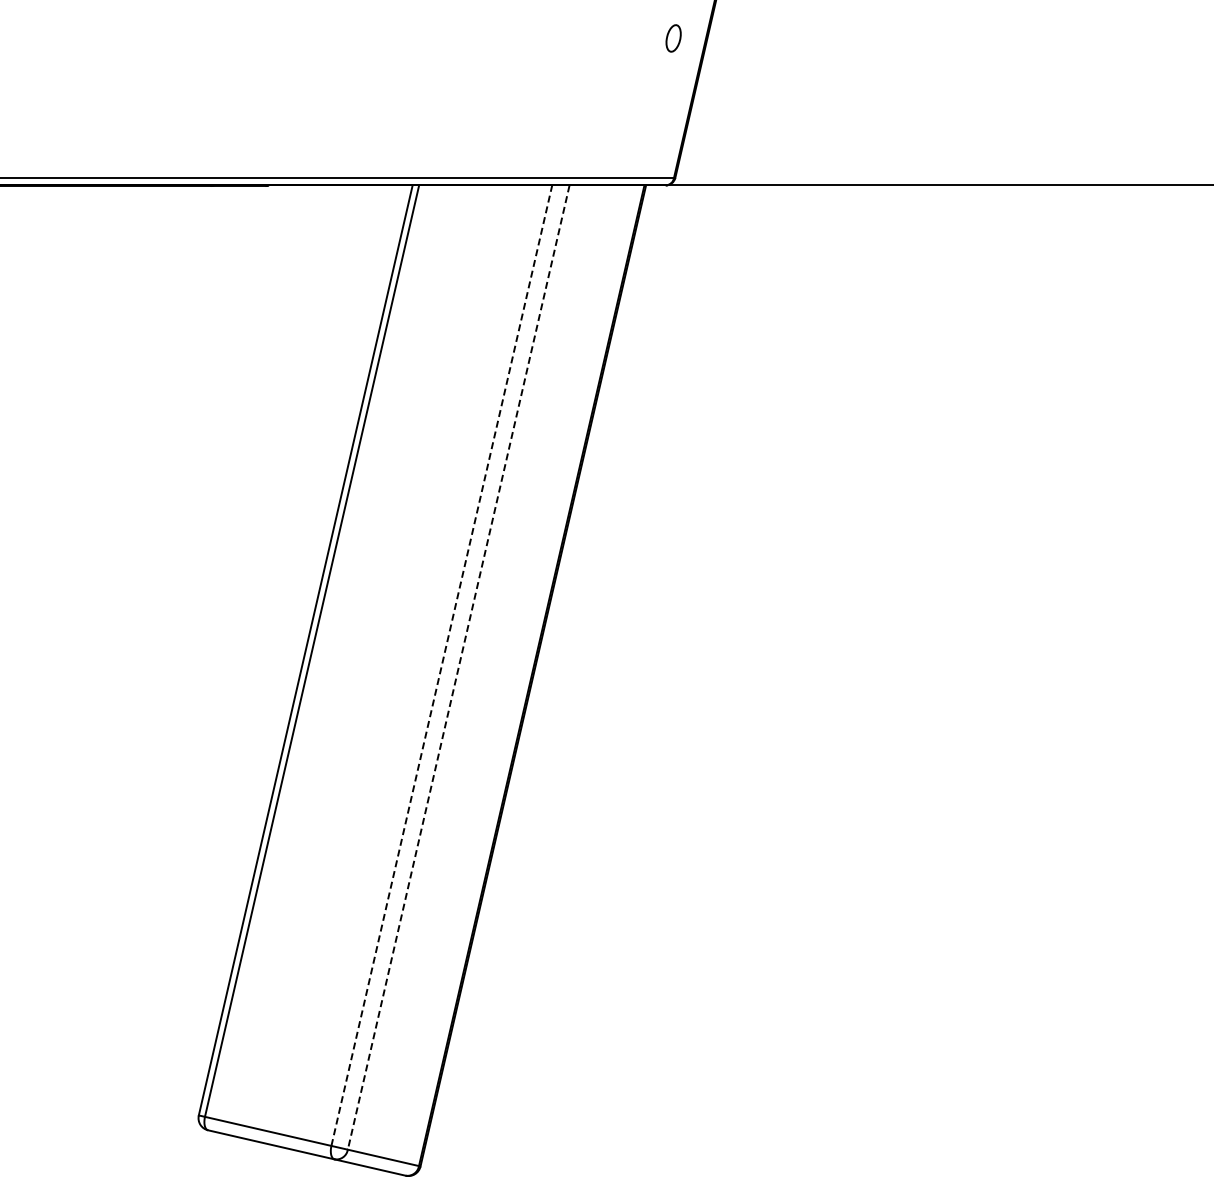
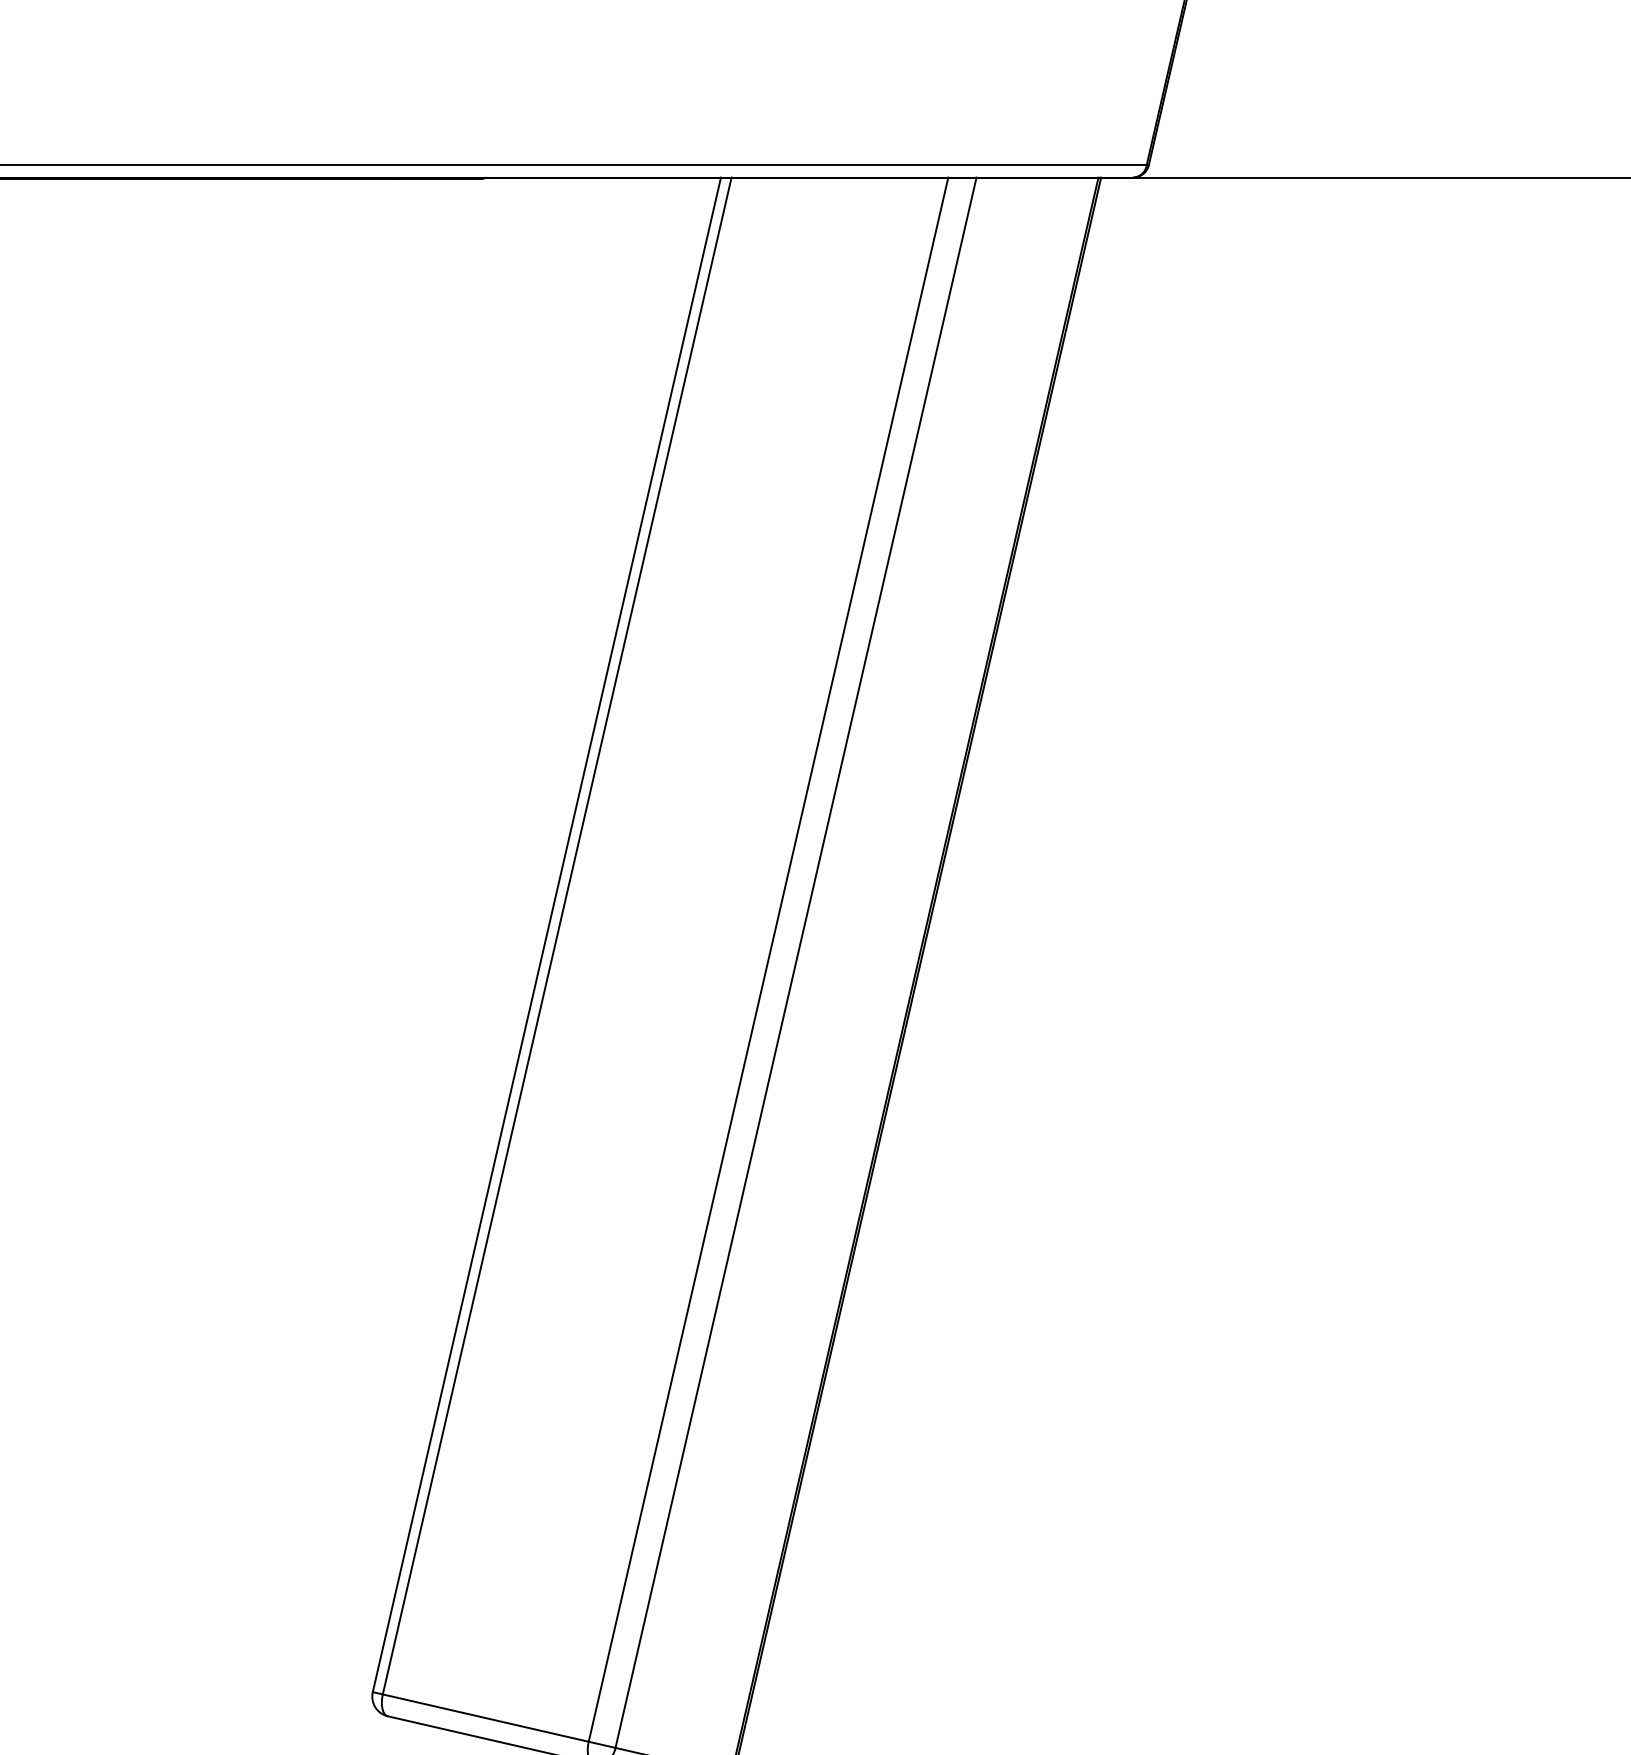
line: (441, 665) -> (767, 959), dashed -> solid
line: (458, 667) -> (795, 962), dashed -> solid

